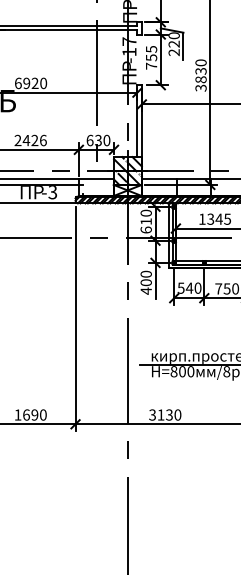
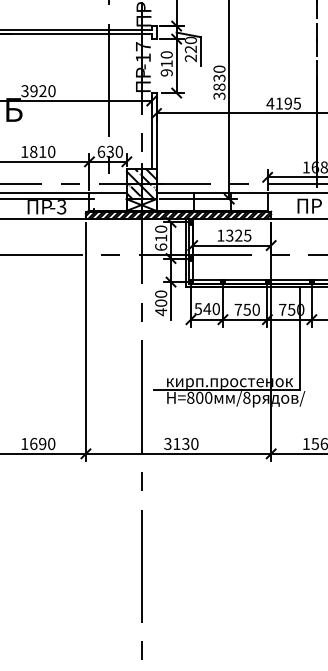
text: (151, 57) -> (166, 63), 755 -> 910
text: (17, 83) -> (24, 91), 6920 -> 3920
text: (30, 140) -> (38, 151), 2426 -> 1810
text: (218, 219) -> (238, 235), 1345 -> 1325

